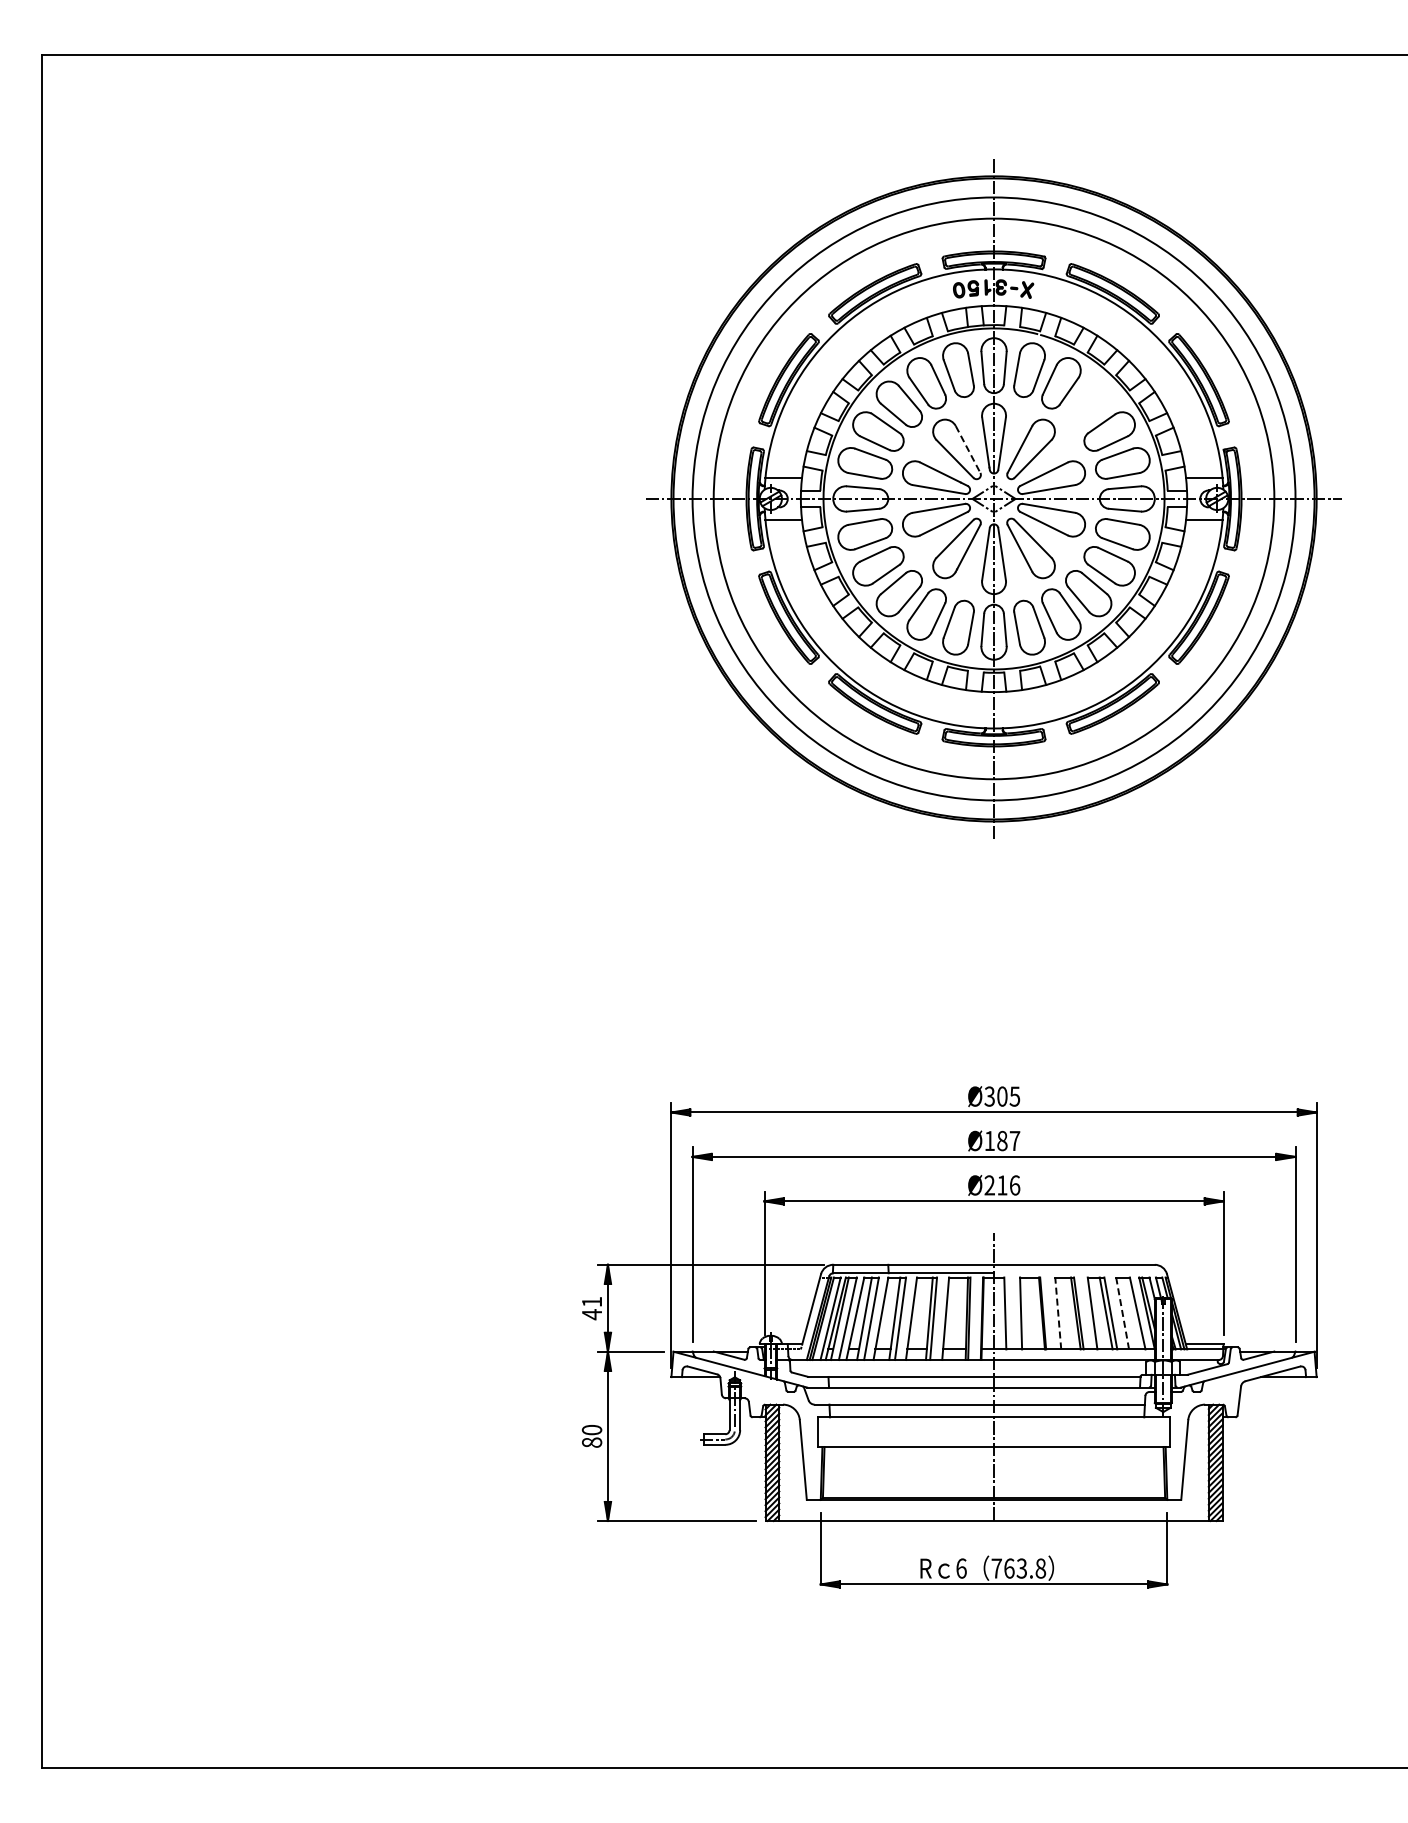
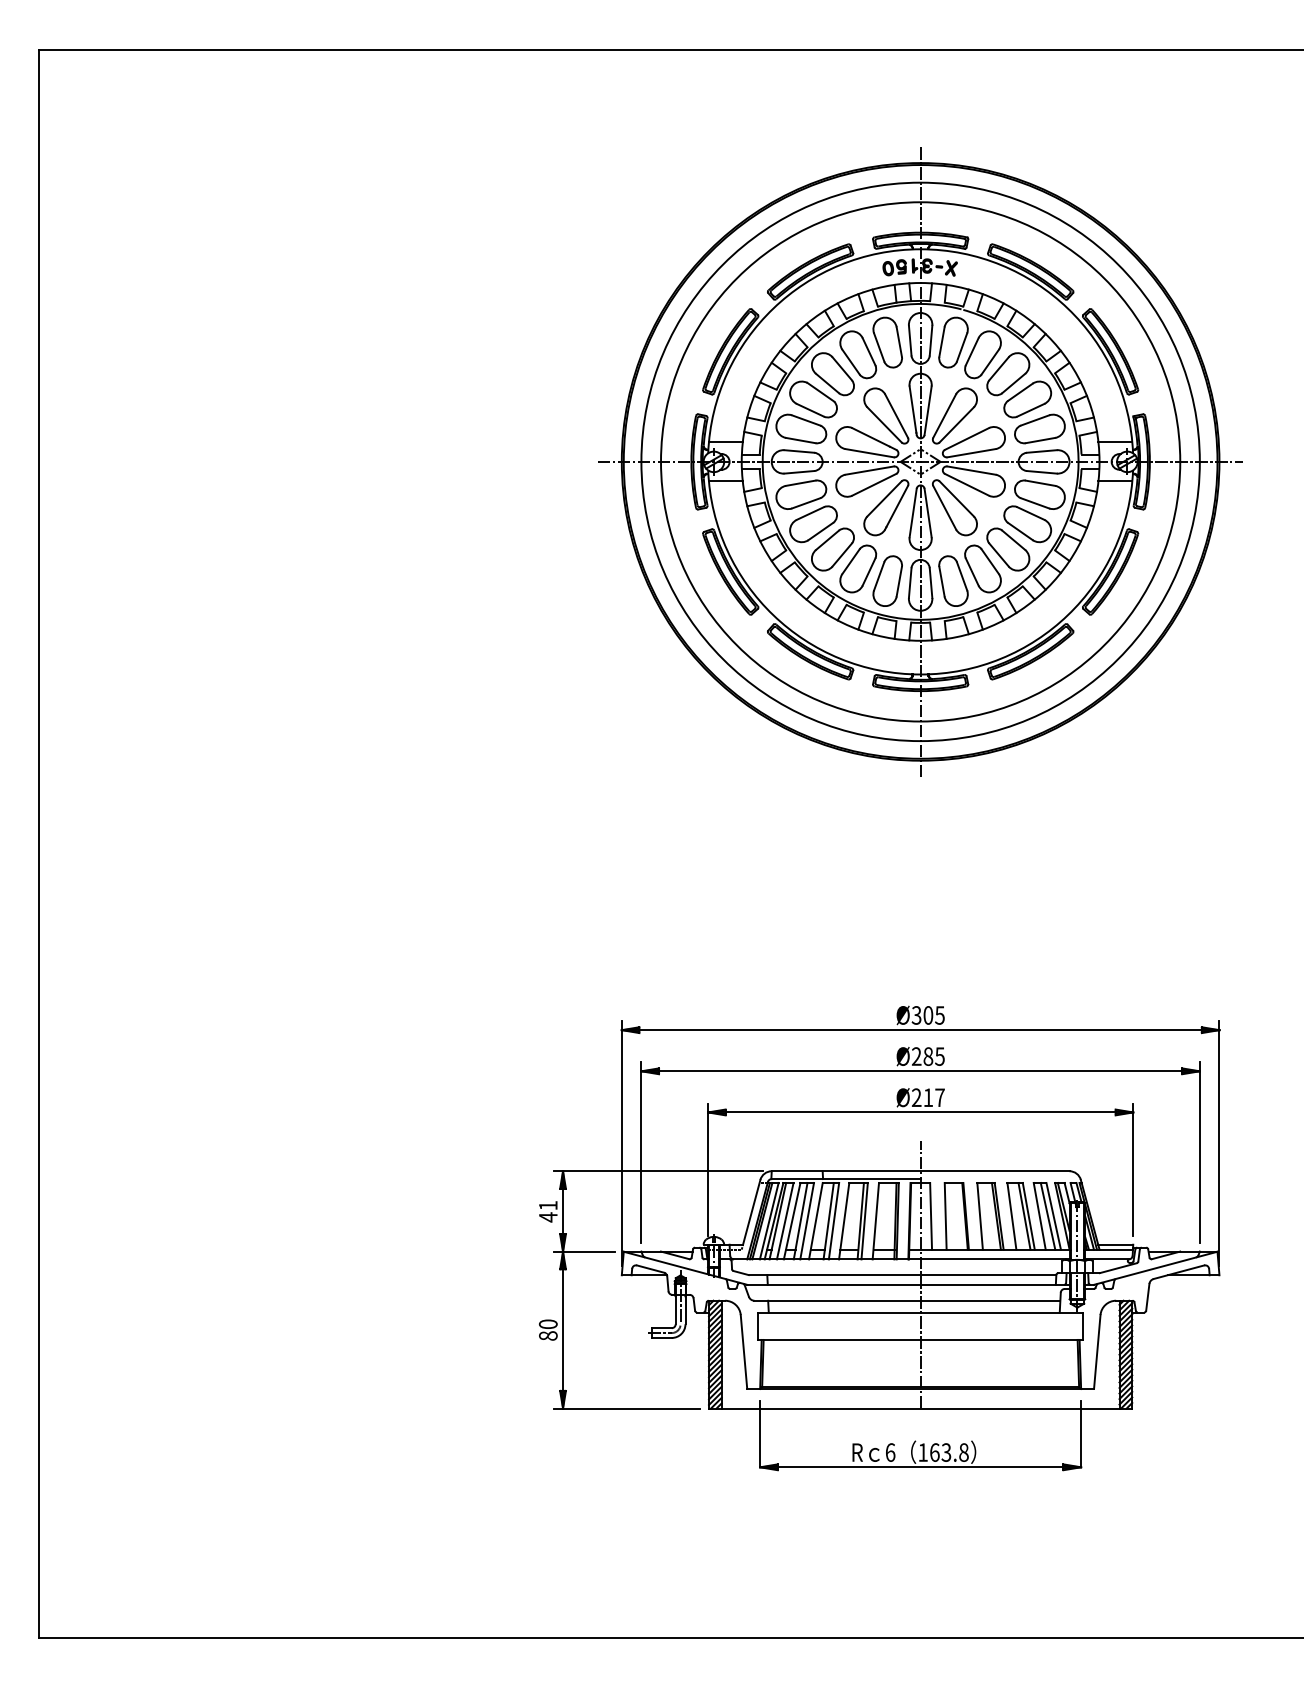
part: (1088, 403) -> (1008, 373), added
line: (968, 449) -> (896, 416), dashed -> solid
text: (1002, 1140) -> (928, 1056), Ø187 -> Ø285
text: (1014, 1185) -> (939, 1097), Ø216 -> Ø217
line: (1058, 1312) -> (980, 1215), dashed -> solid
line: (1122, 1313) -> (1039, 1216), dashed -> solid
line: (1131, 1313) -> (1047, 1216), added
text: (996, 1568) -> (922, 1452), 763.8 -> 163.8

